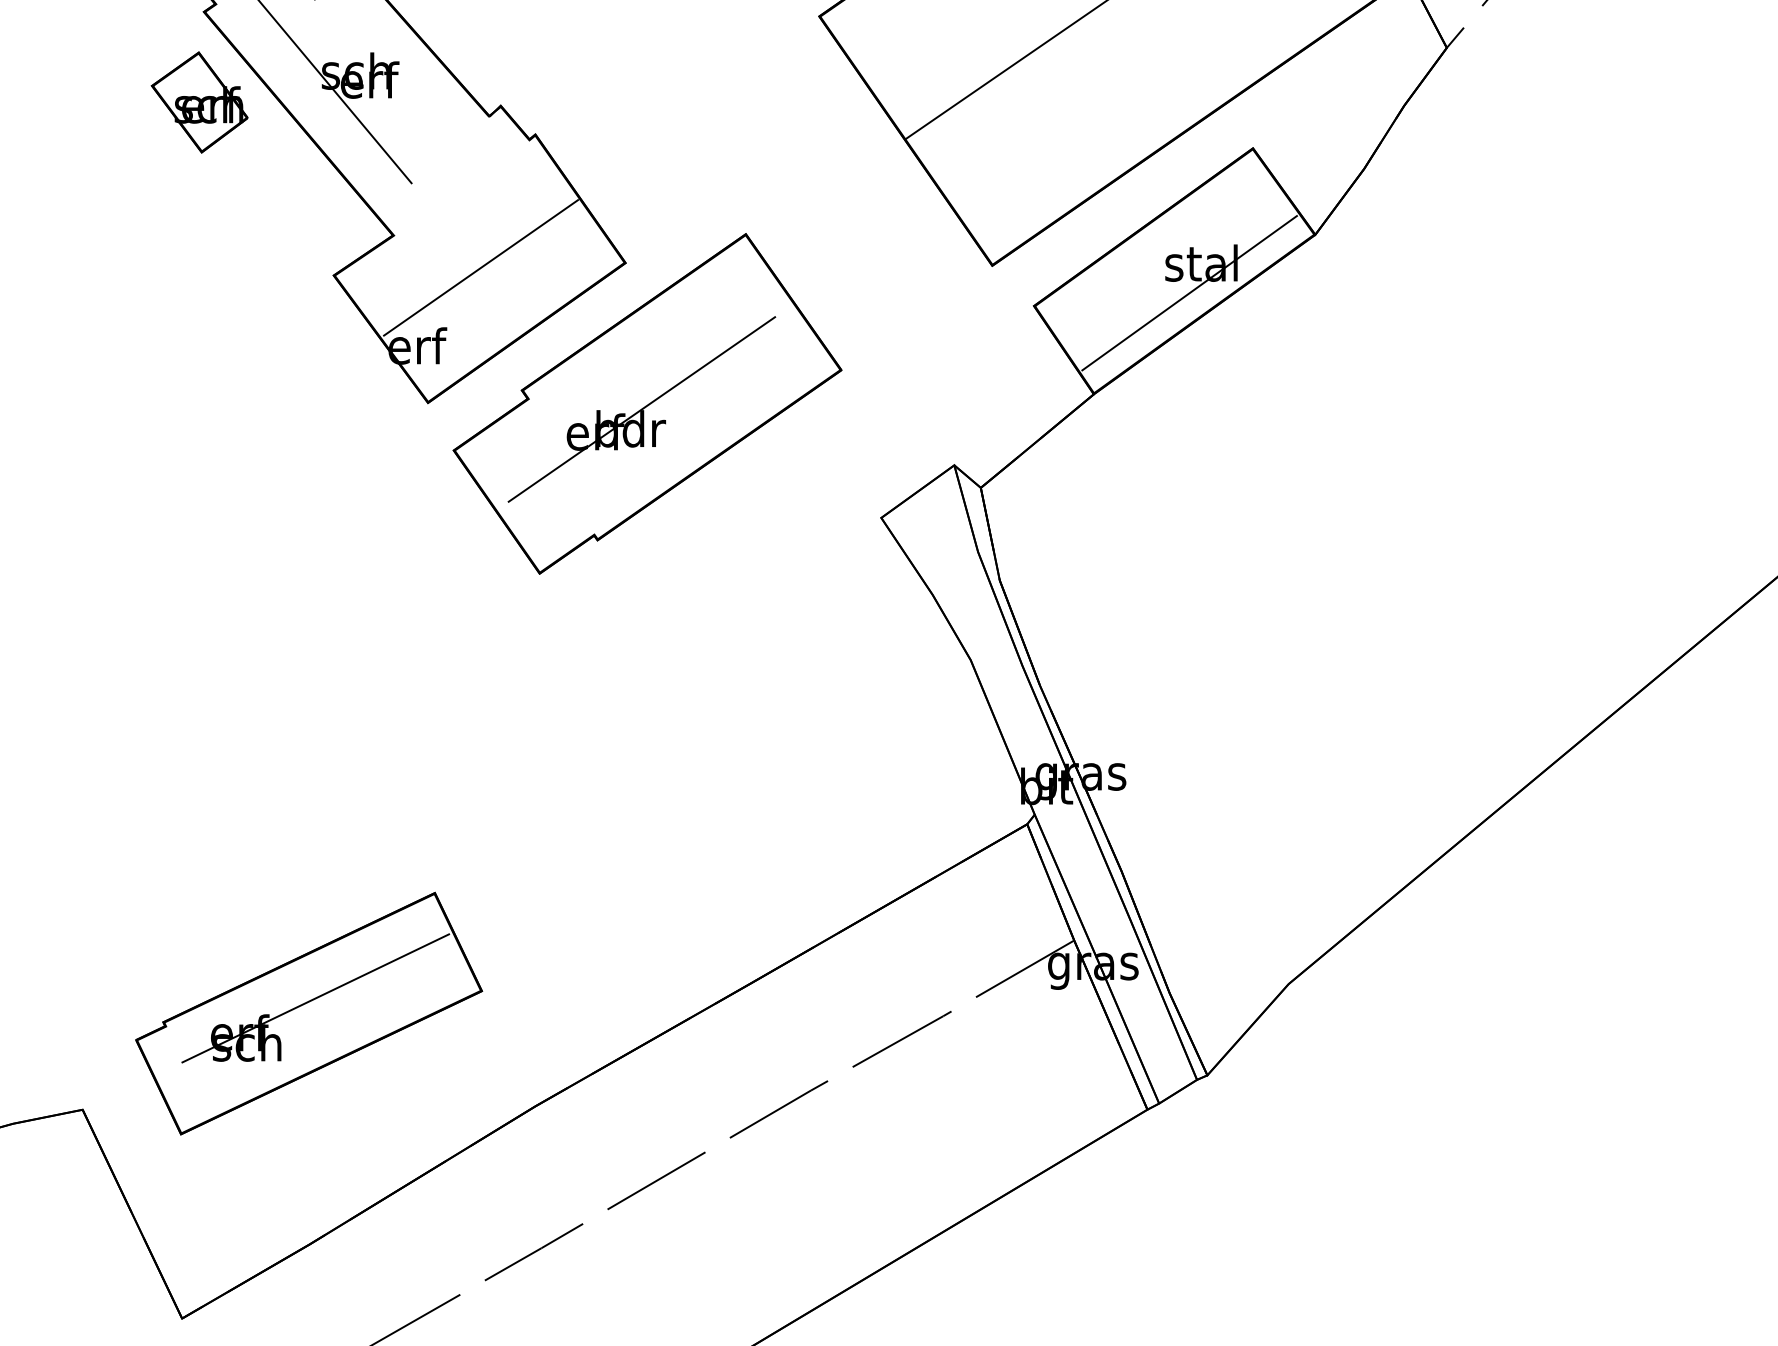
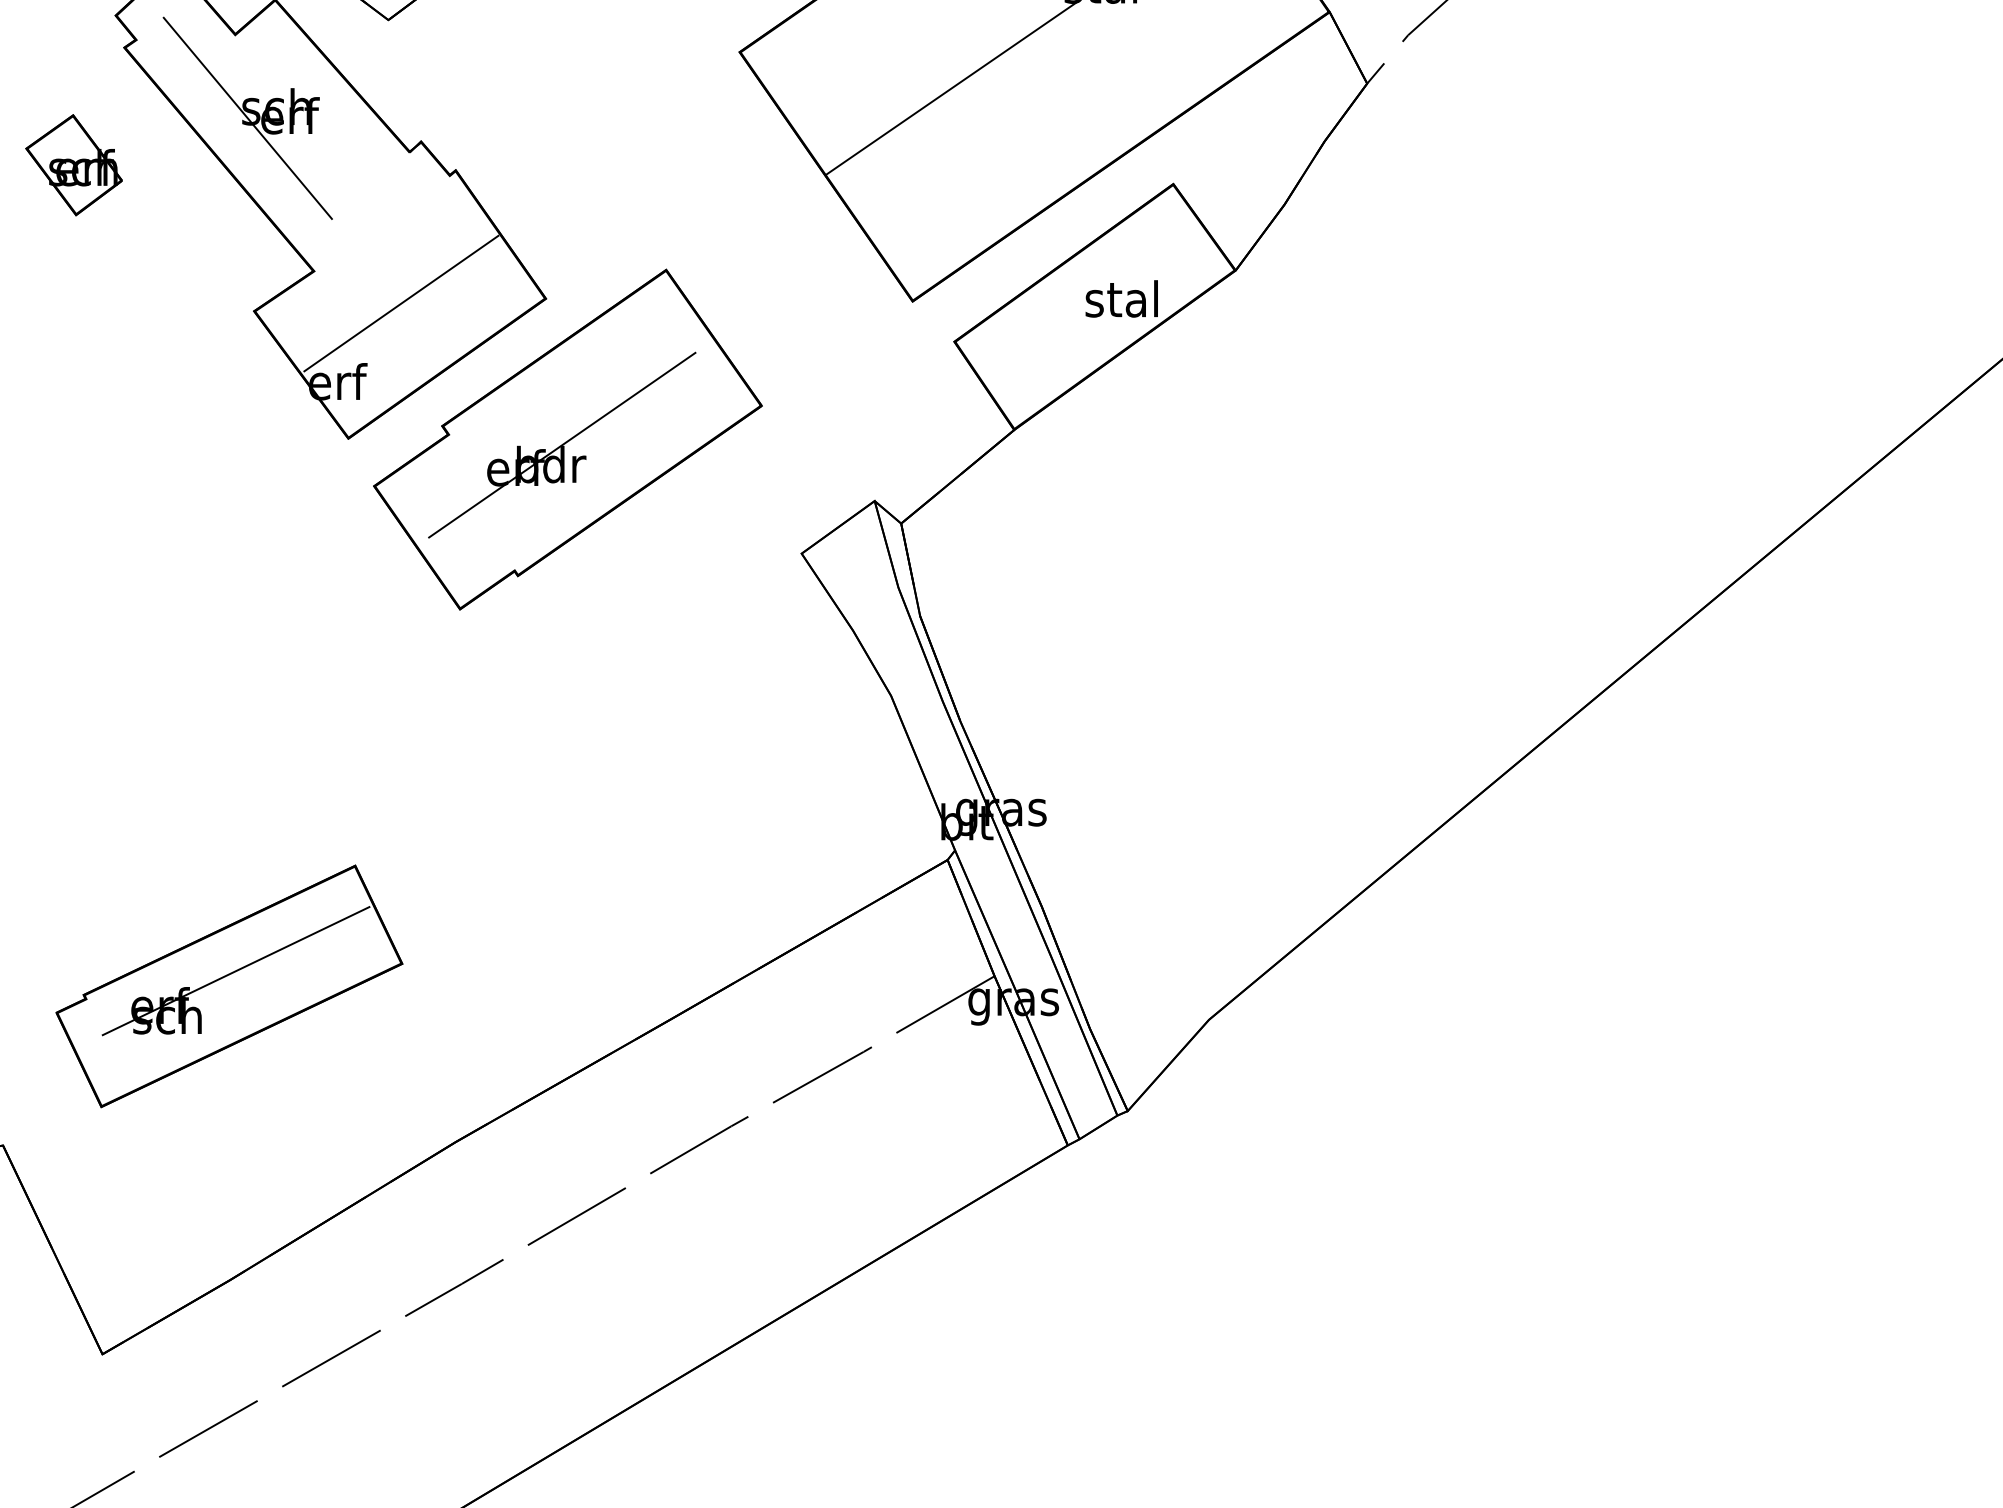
part: (199, 102) -> (73, 165), moved
line: (1189, 292) -> (1109, 328), removed
part: (309, 1013) -> (229, 986), moved

